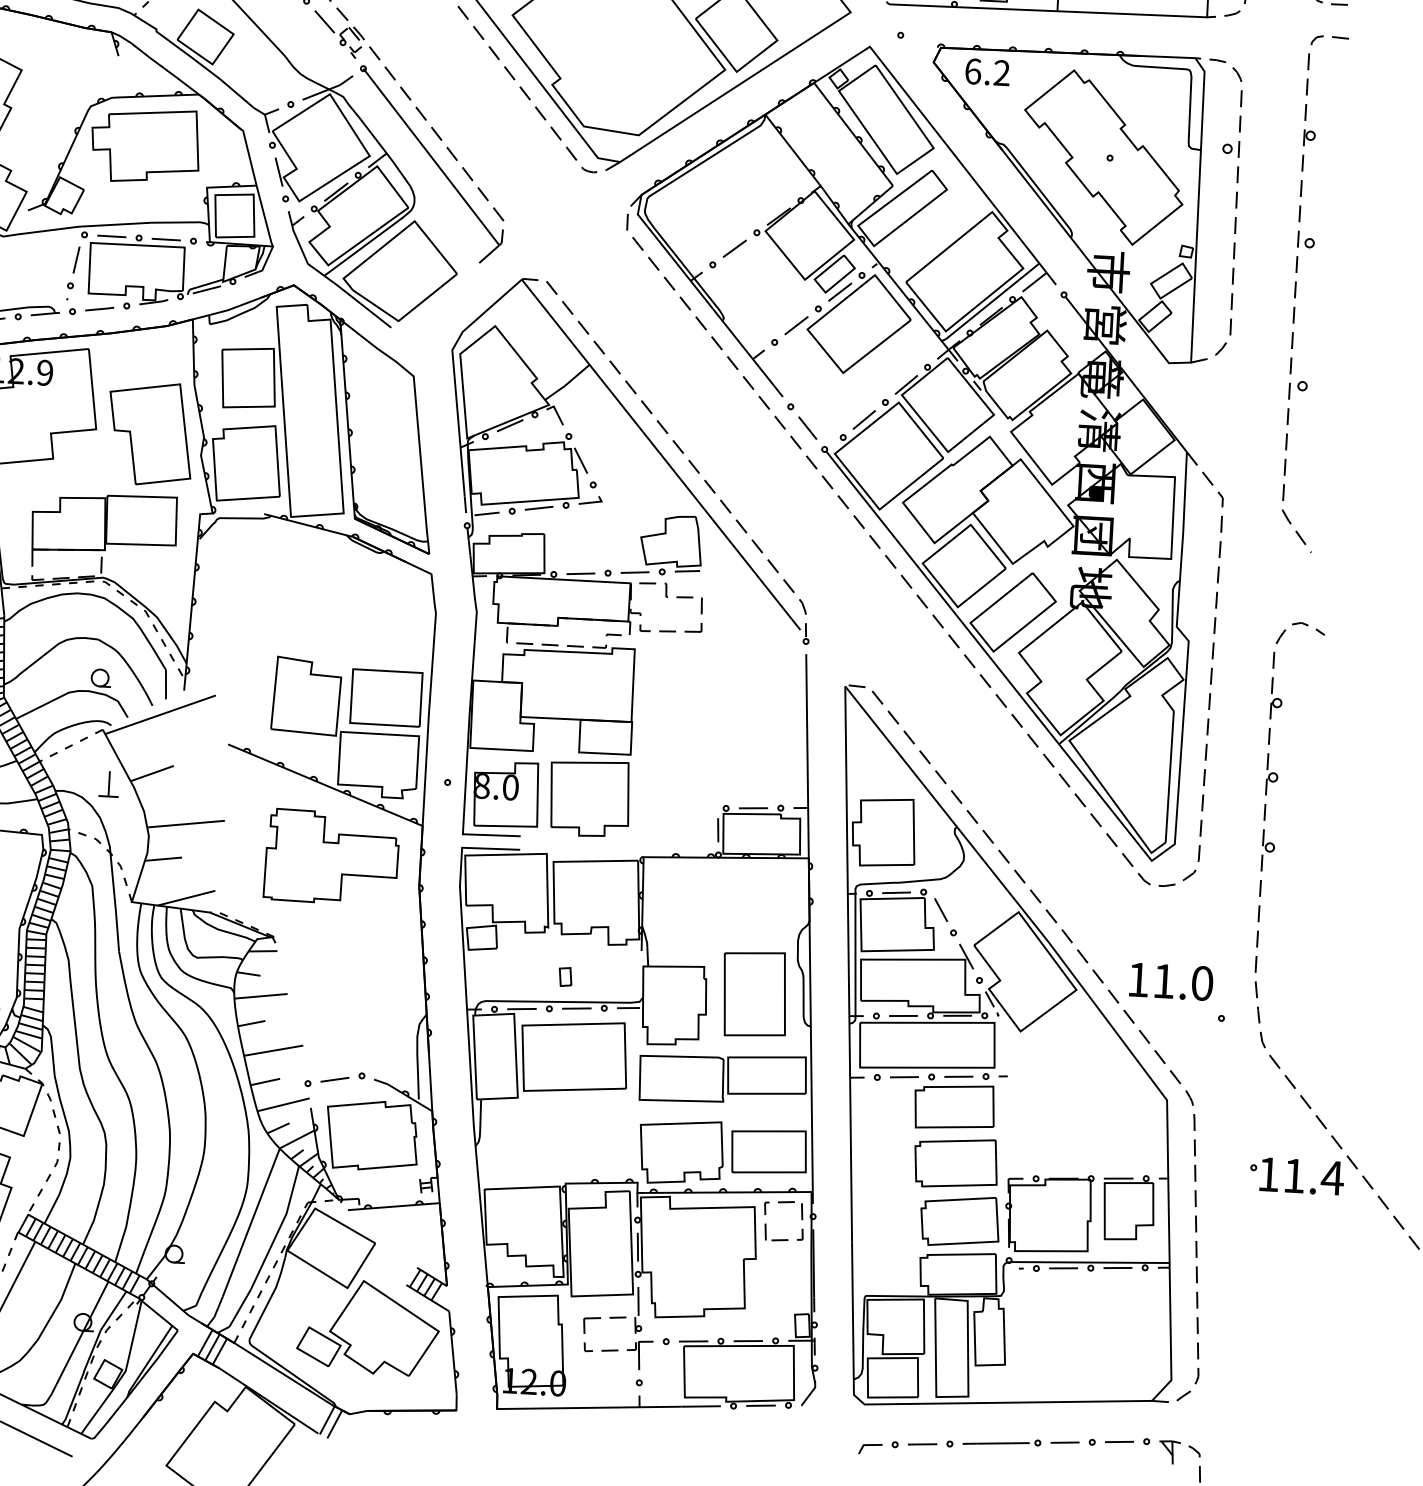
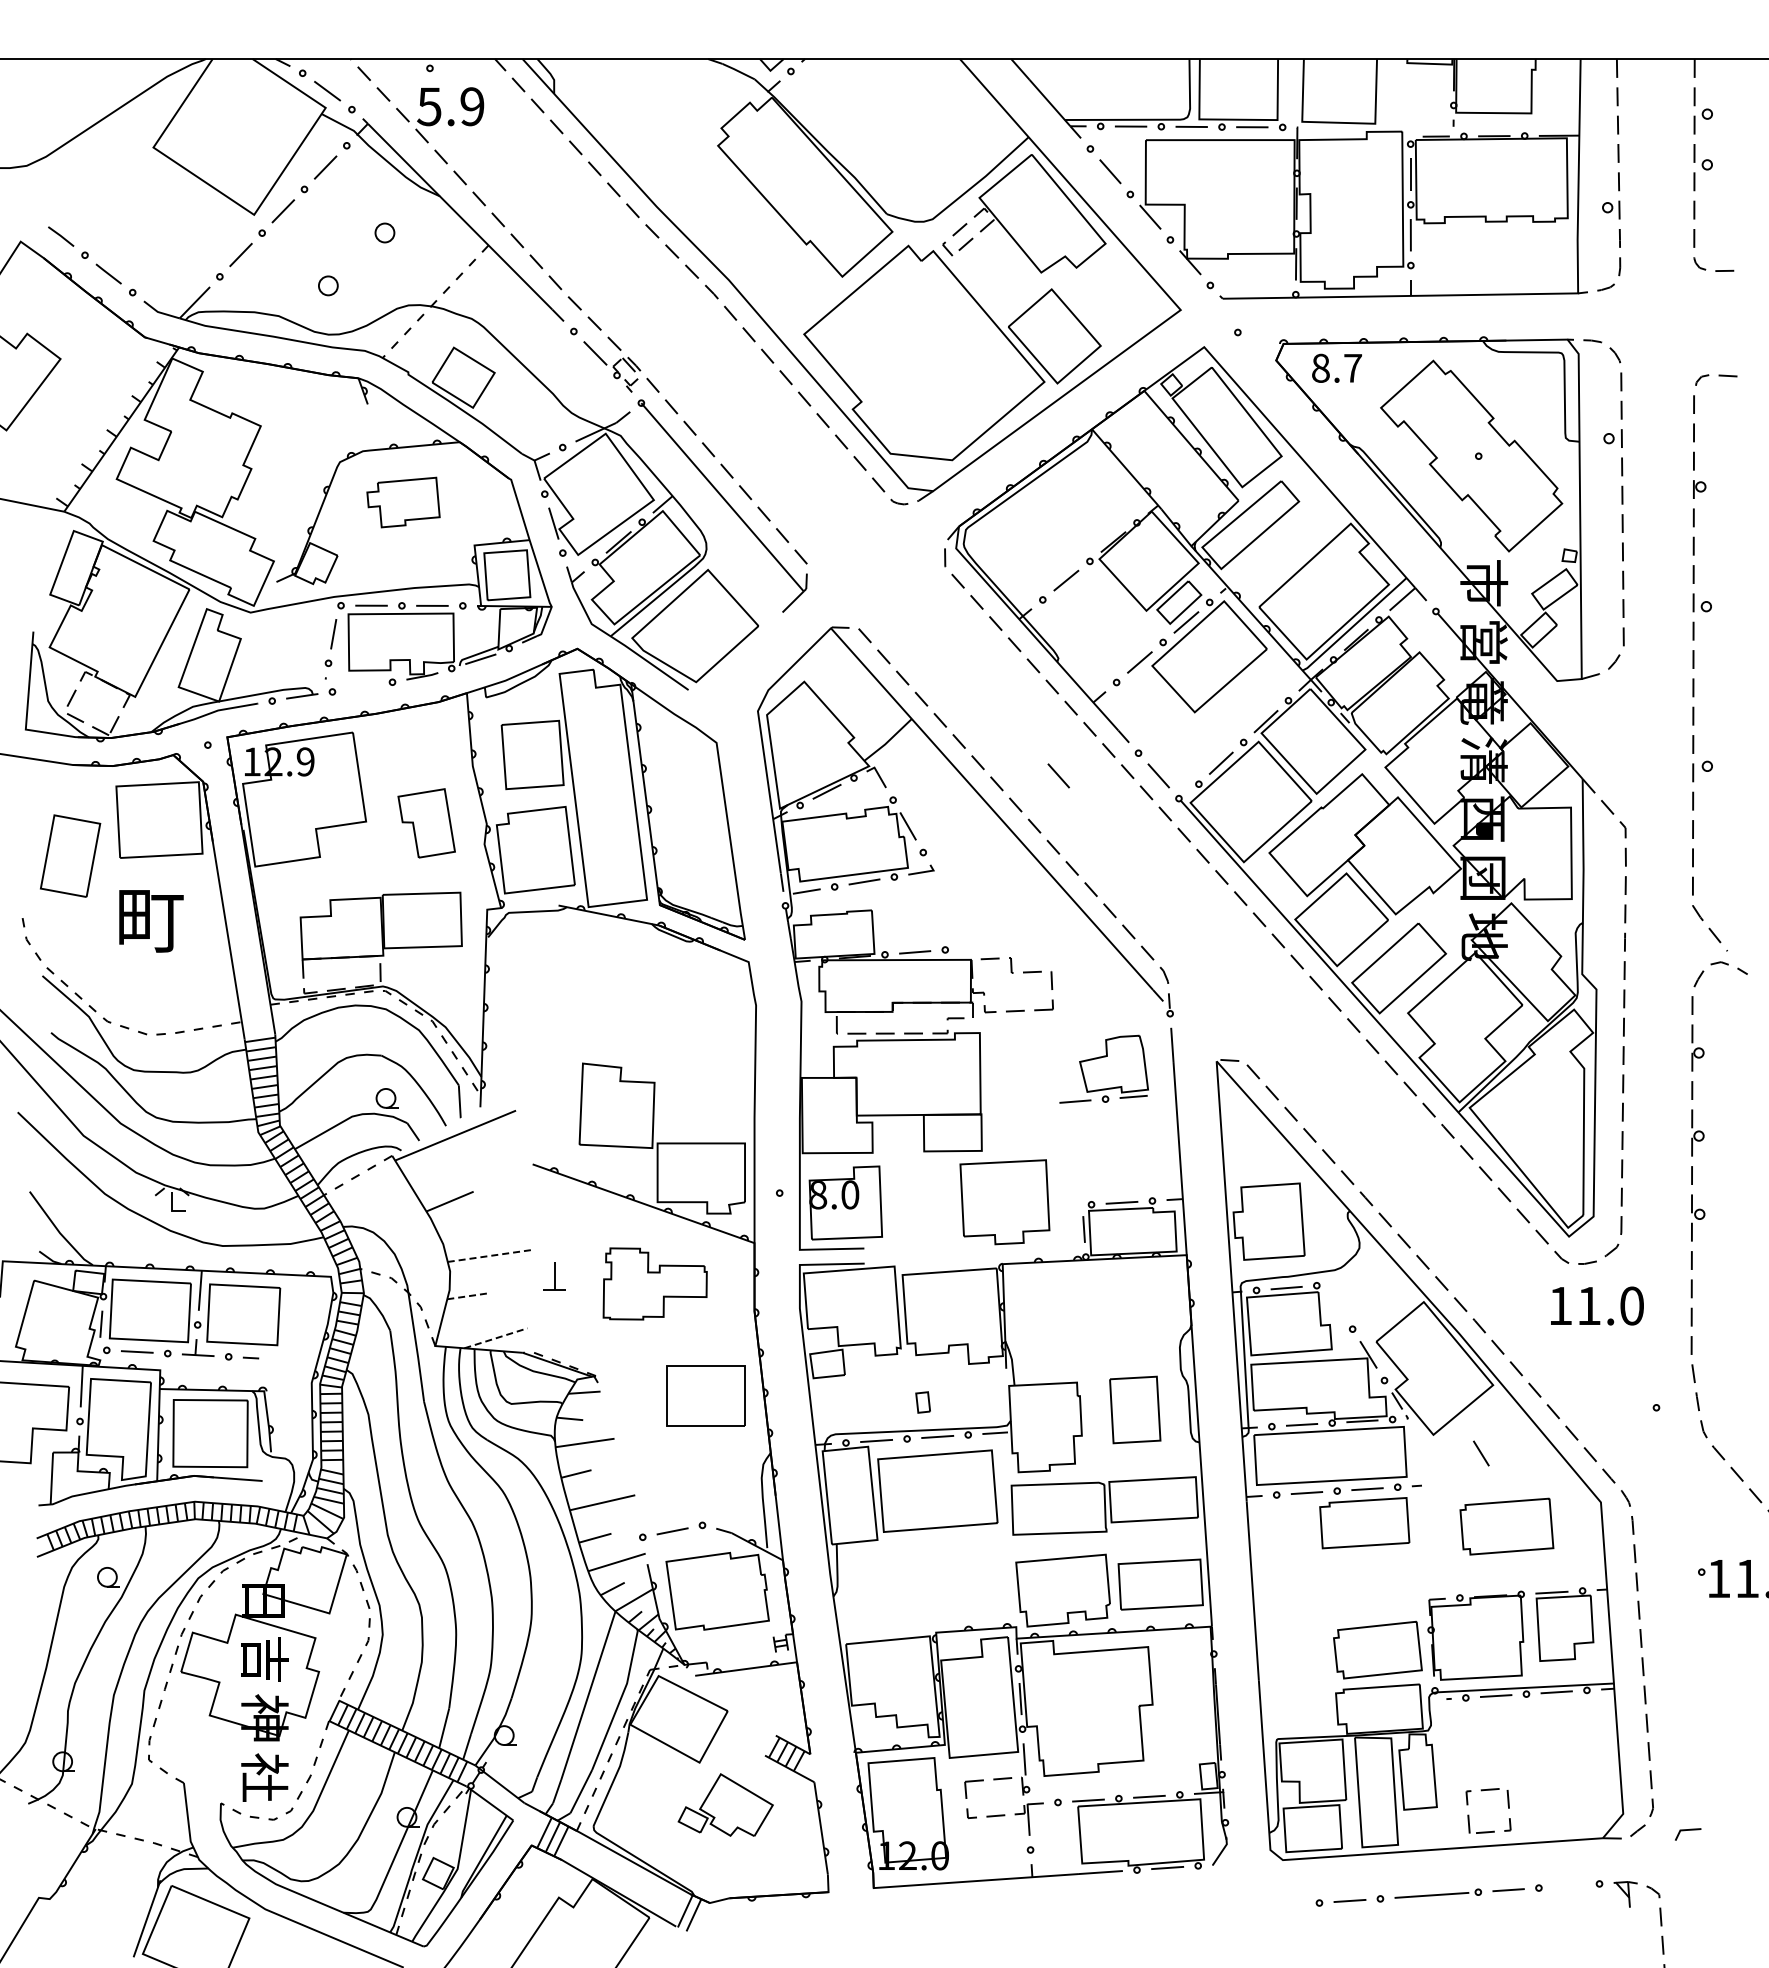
text: (988, 71) -> (1337, 367), 6.2 -> 8.7
part: (145, 145) -> (403, 502), size x0.6
part: (1296, 292) -> (1694, 662), moved
line: (99, 309) -> (362, 687), removed
line: (718, 422) -> (1058, 775), added
part: (150, 434) -> (426, 823), size x0.6
part: (661, 544) -> (1103, 1068), moved
part: (385, 697) -> (705, 1395), moved
part: (108, 784) -> (554, 1276), moved
part: (589, 798) -> (1004, 1202), moved
line: (186, 823) -> (491, 1255), solid -> dashed
part: (331, 857) -> (654, 1283), size x0.7
line: (163, 859) -> (467, 1296), solid -> dashed
line: (187, 898) -> (496, 1338), solid -> dashed
line: (941, 910) -> (1481, 1453), moved
text: (1171, 981) -> (1597, 1305), moved
part: (755, 993) -> (1135, 1409), size x0.7
part: (955, 1163) -> (1506, 1526), moved
part: (801, 1217) -> (1507, 1805), moved
part: (368, 1326) -> (725, 1804), size x0.6
line: (1119, 1441) -> (1569, 1885), removed
line: (870, 1445) -> (1688, 1830), moved

